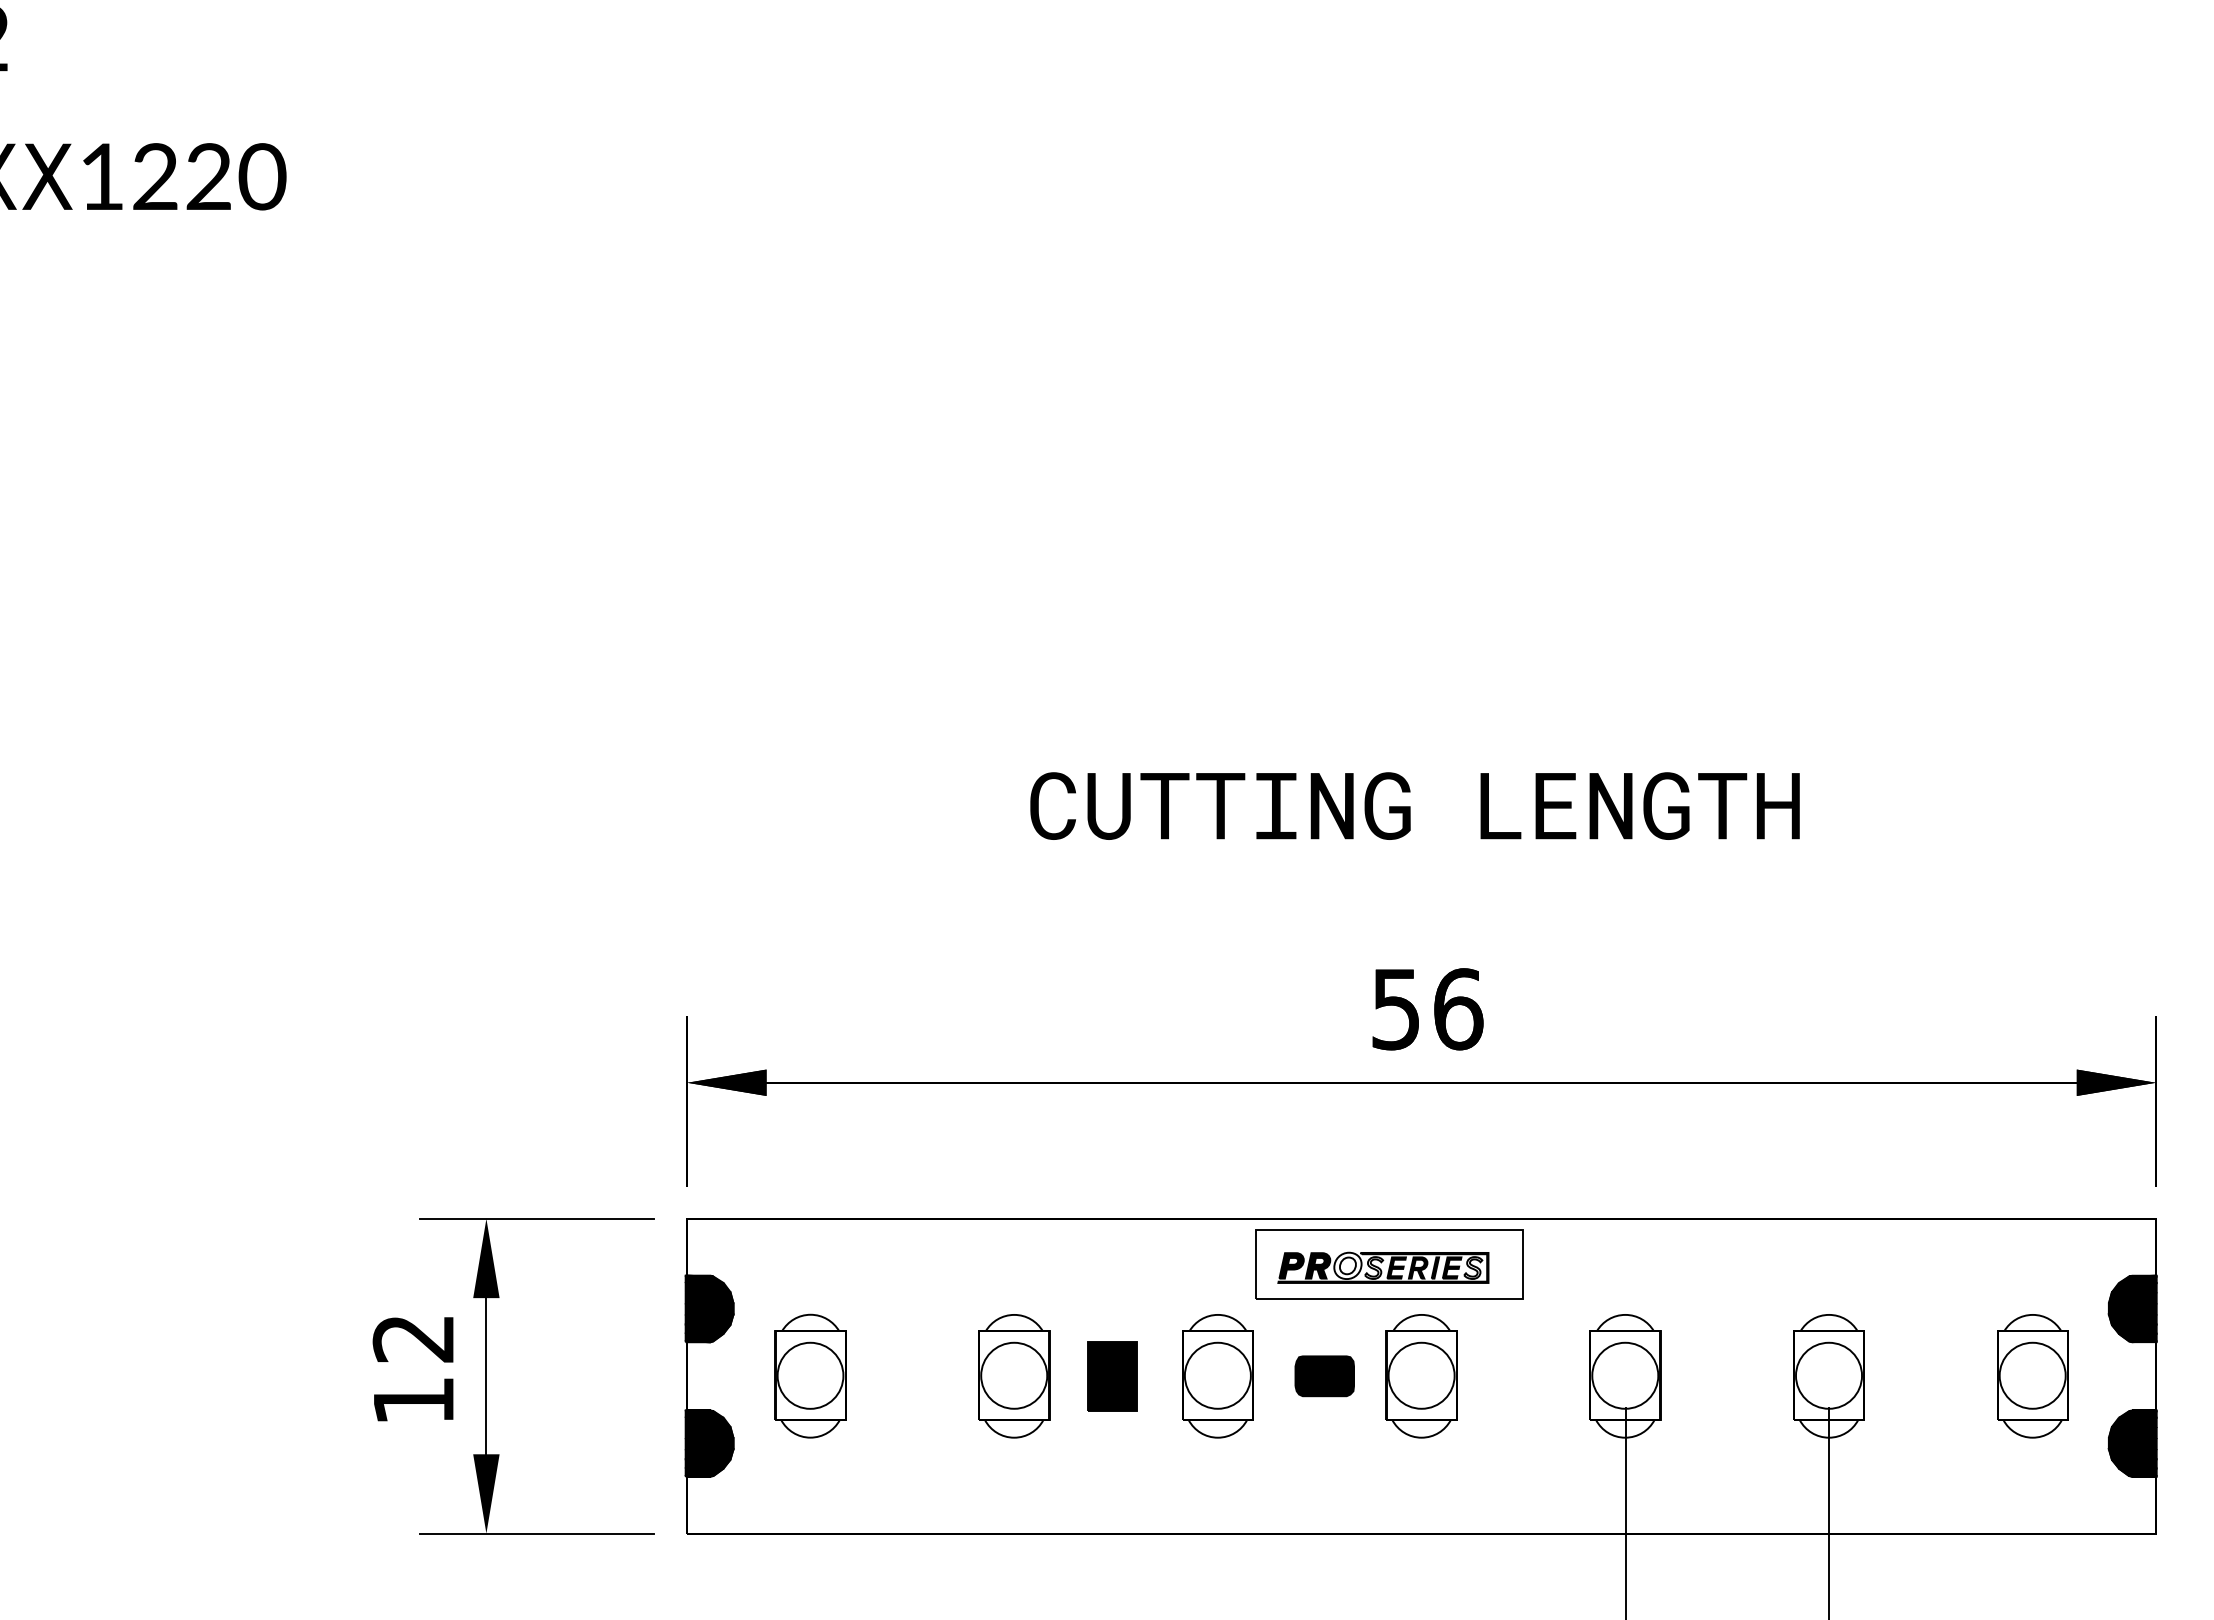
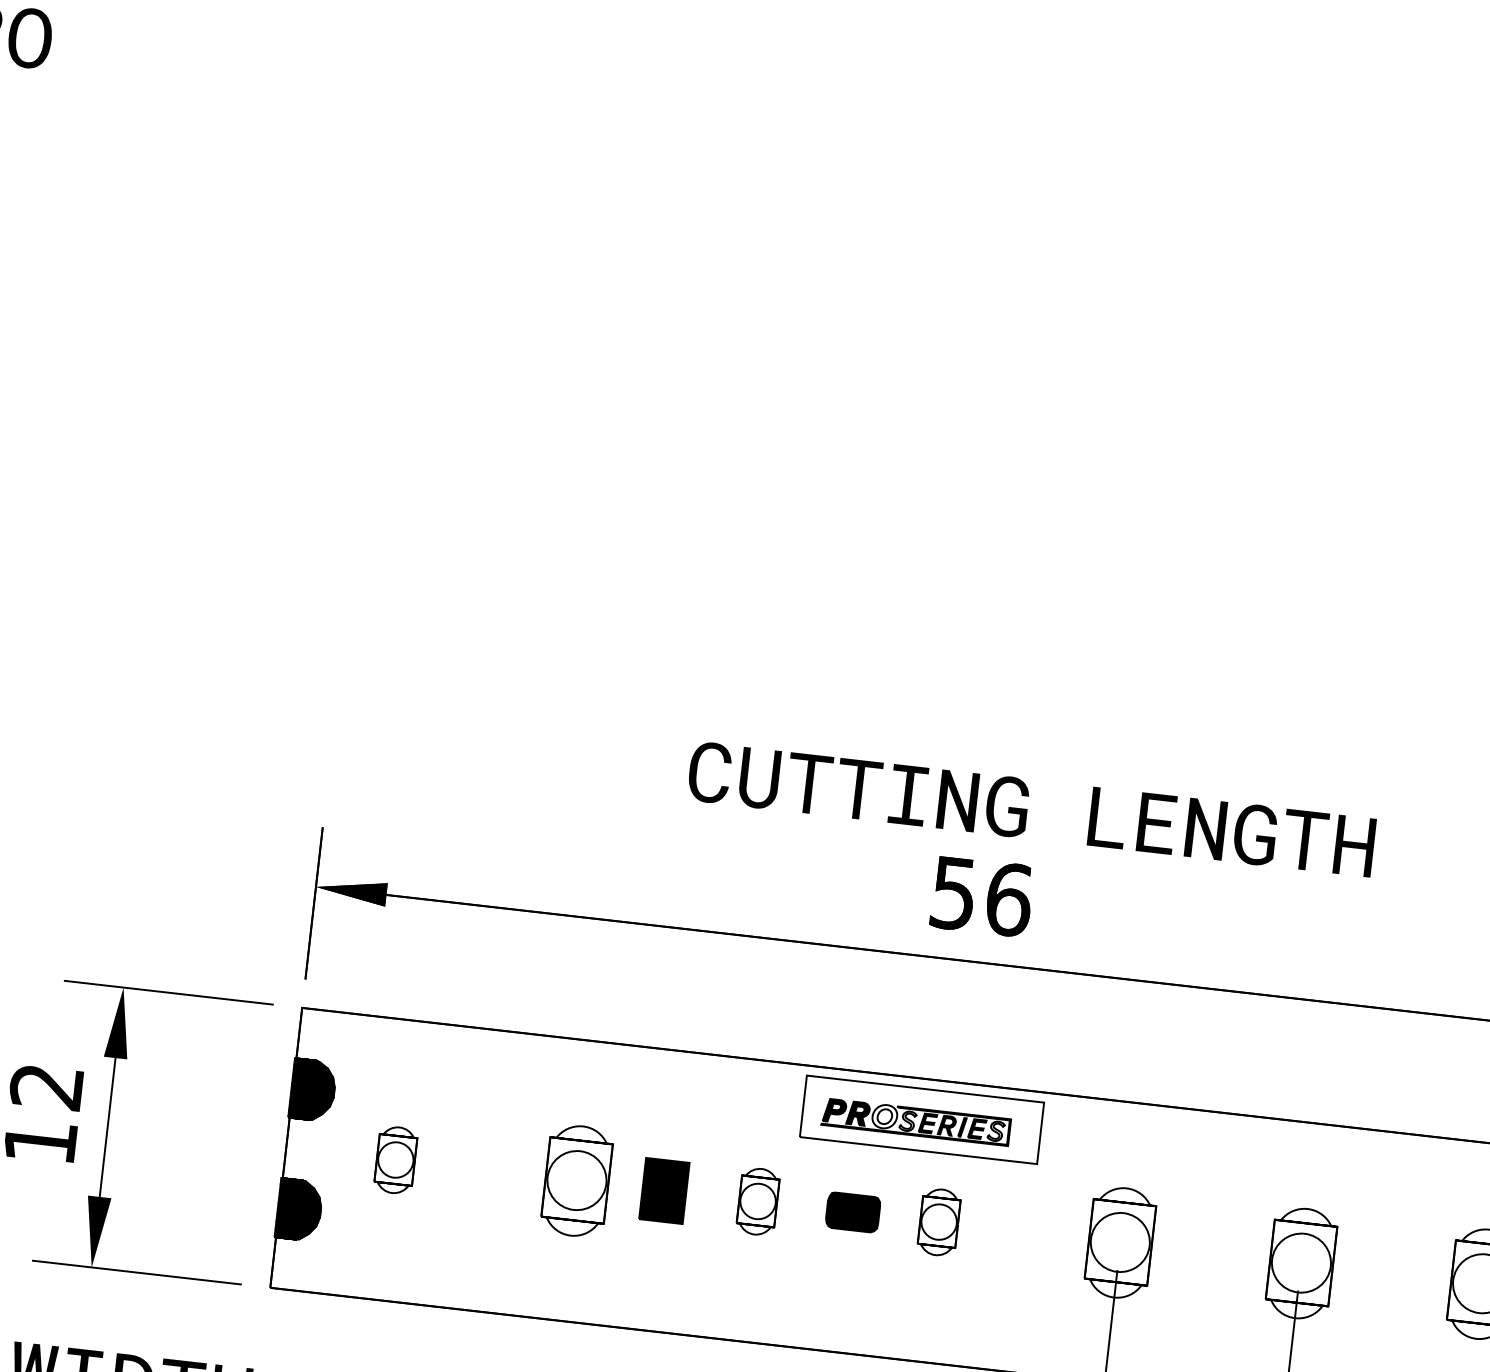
text: (1414, 805) -> (1031, 808), moved
part: (810, 1375) -> (395, 1159), size x0.6
part: (1217, 1376) -> (757, 1201), size x0.6
part: (1421, 1376) -> (939, 1222), size x0.6

